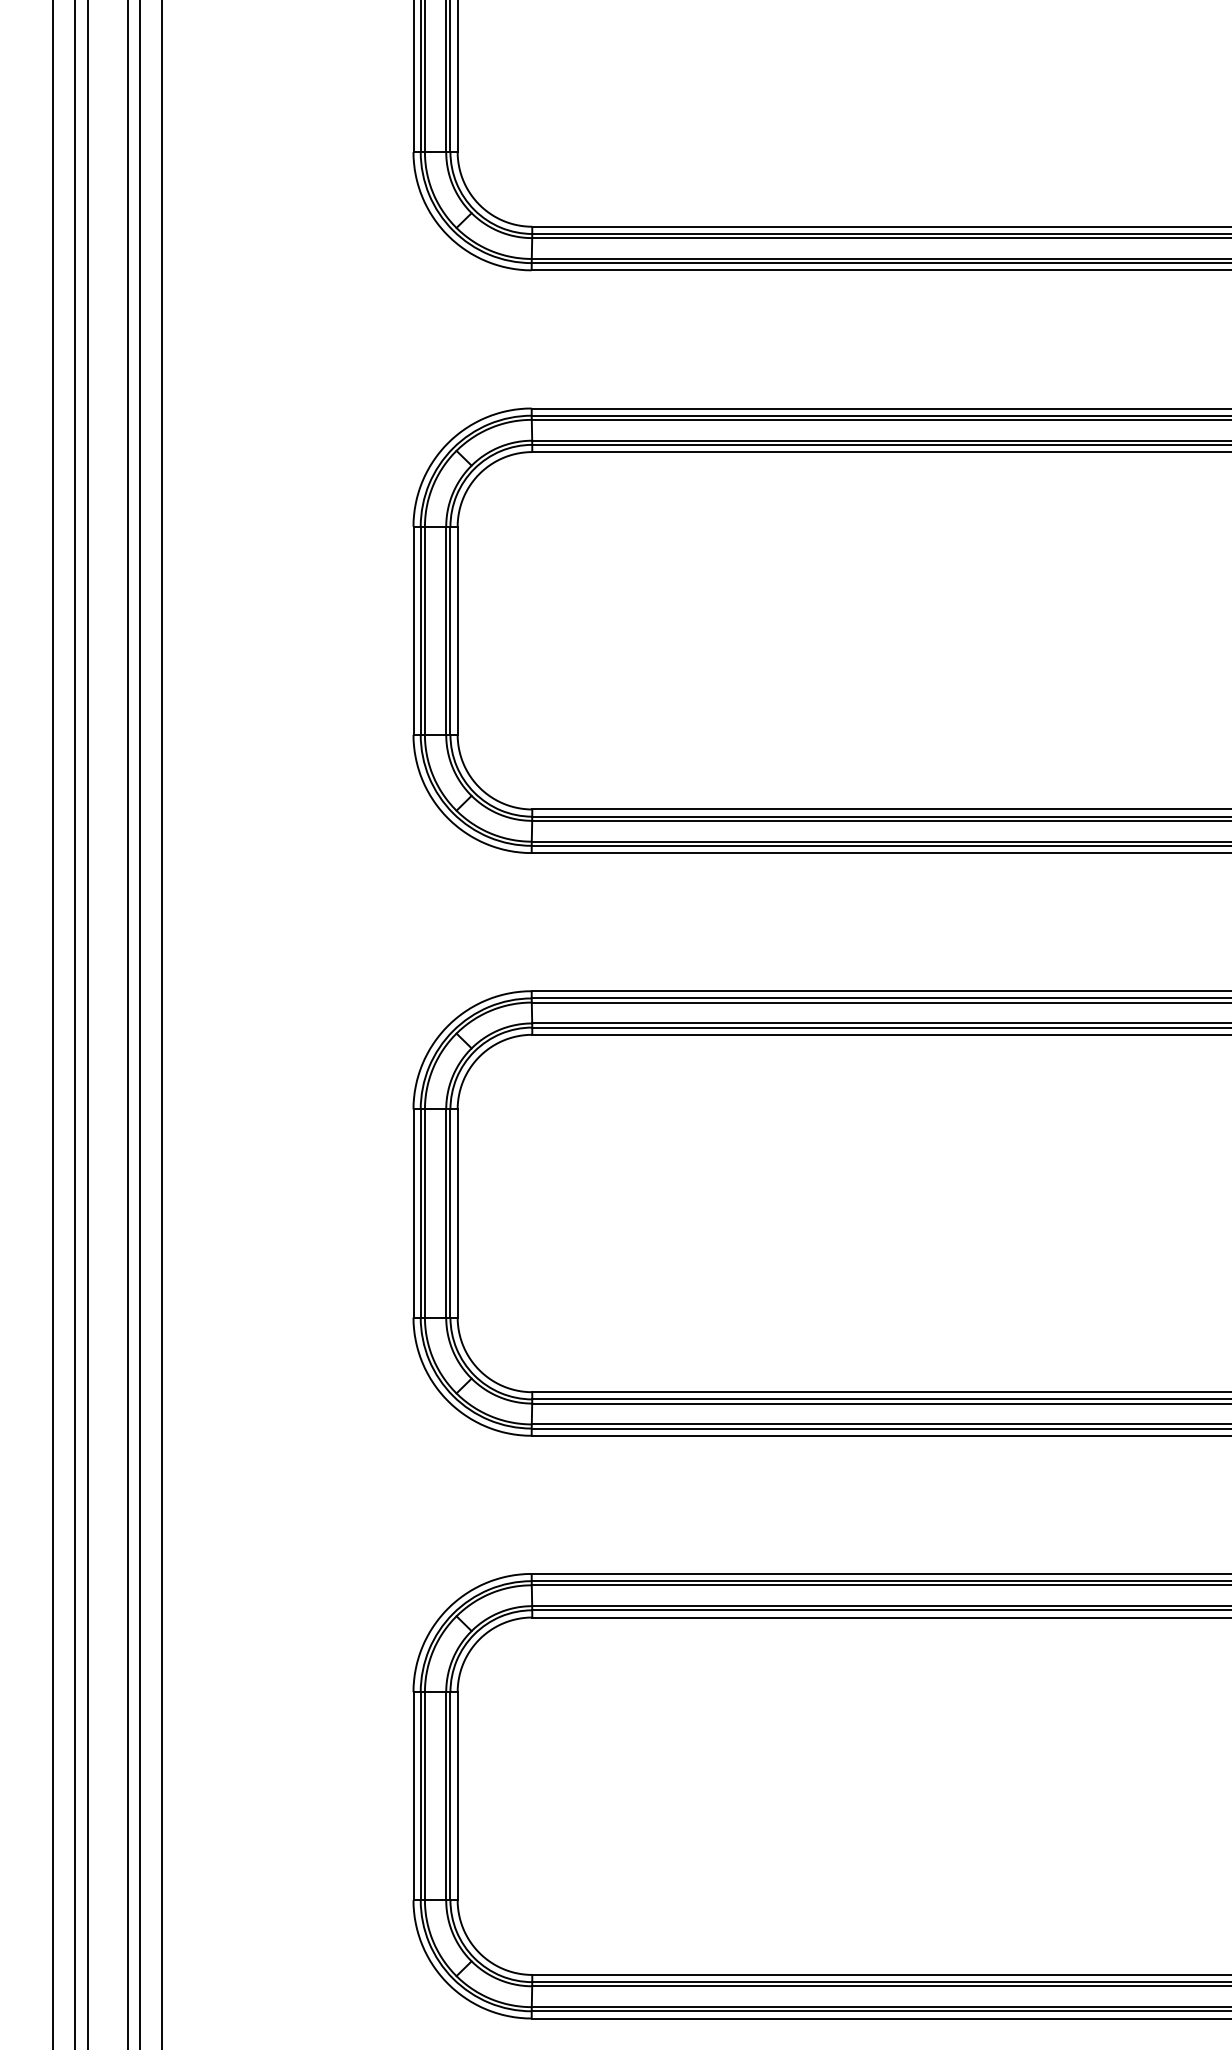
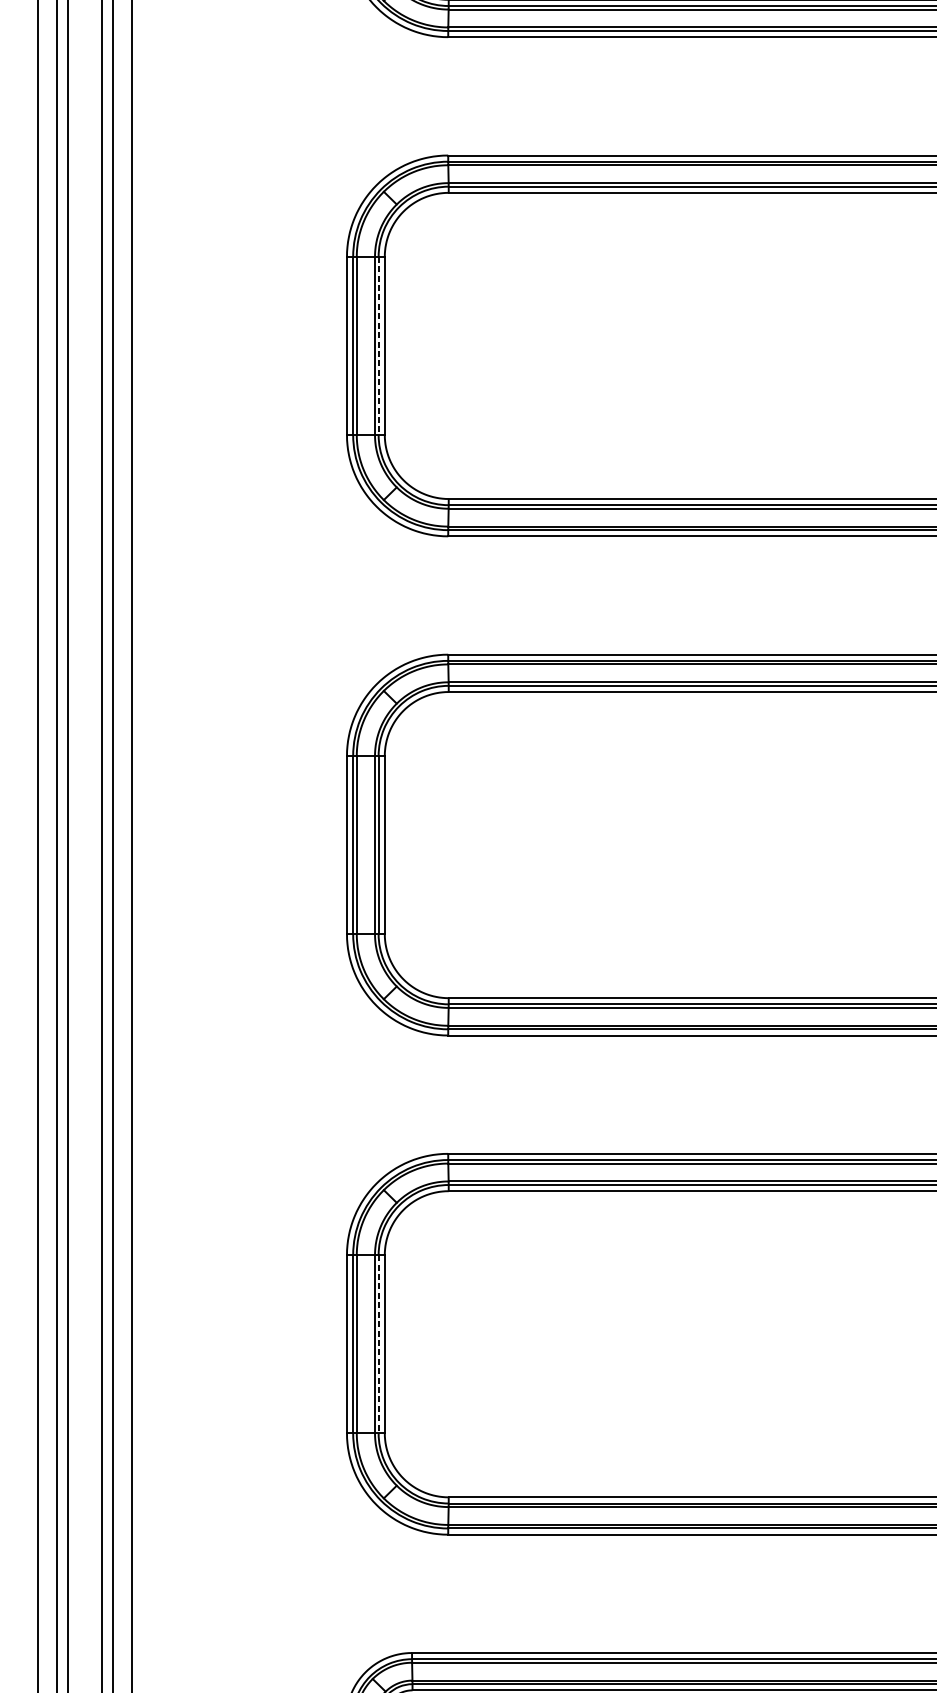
line: (450, 631) -> (378, 346), solid -> dashed
line: (450, 1796) -> (378, 1344), solid -> dashed

